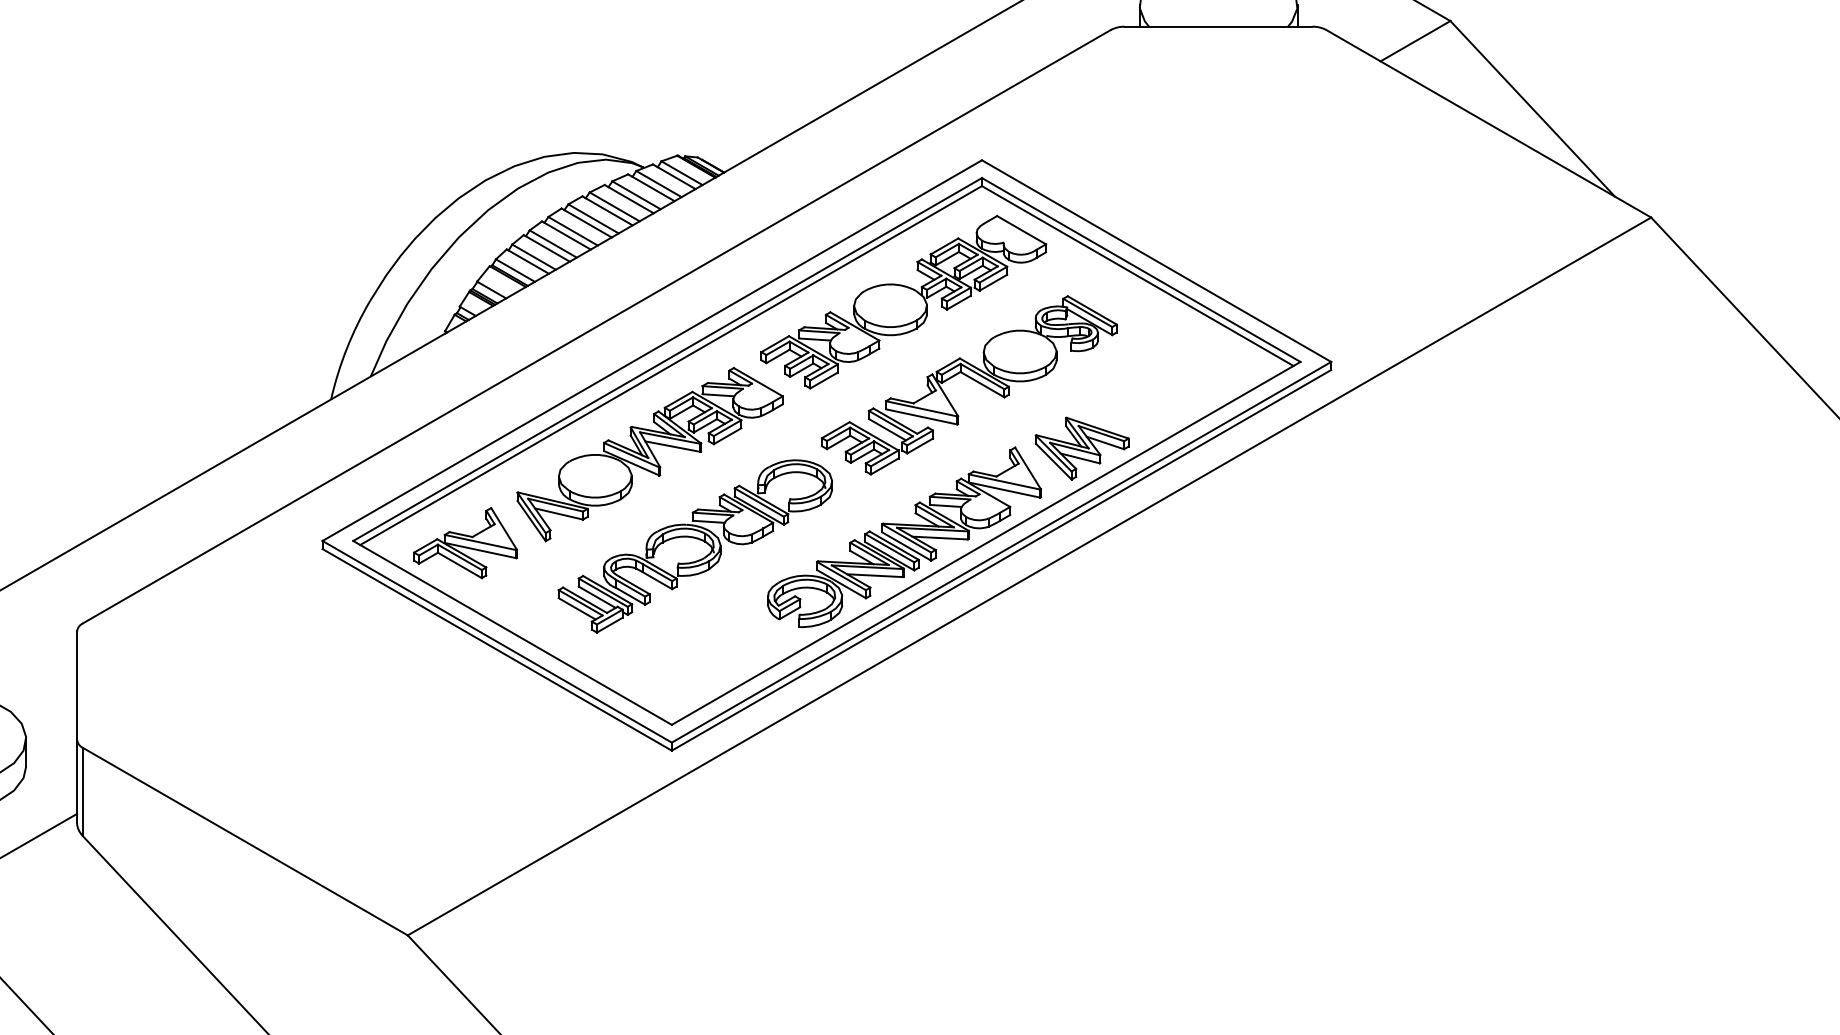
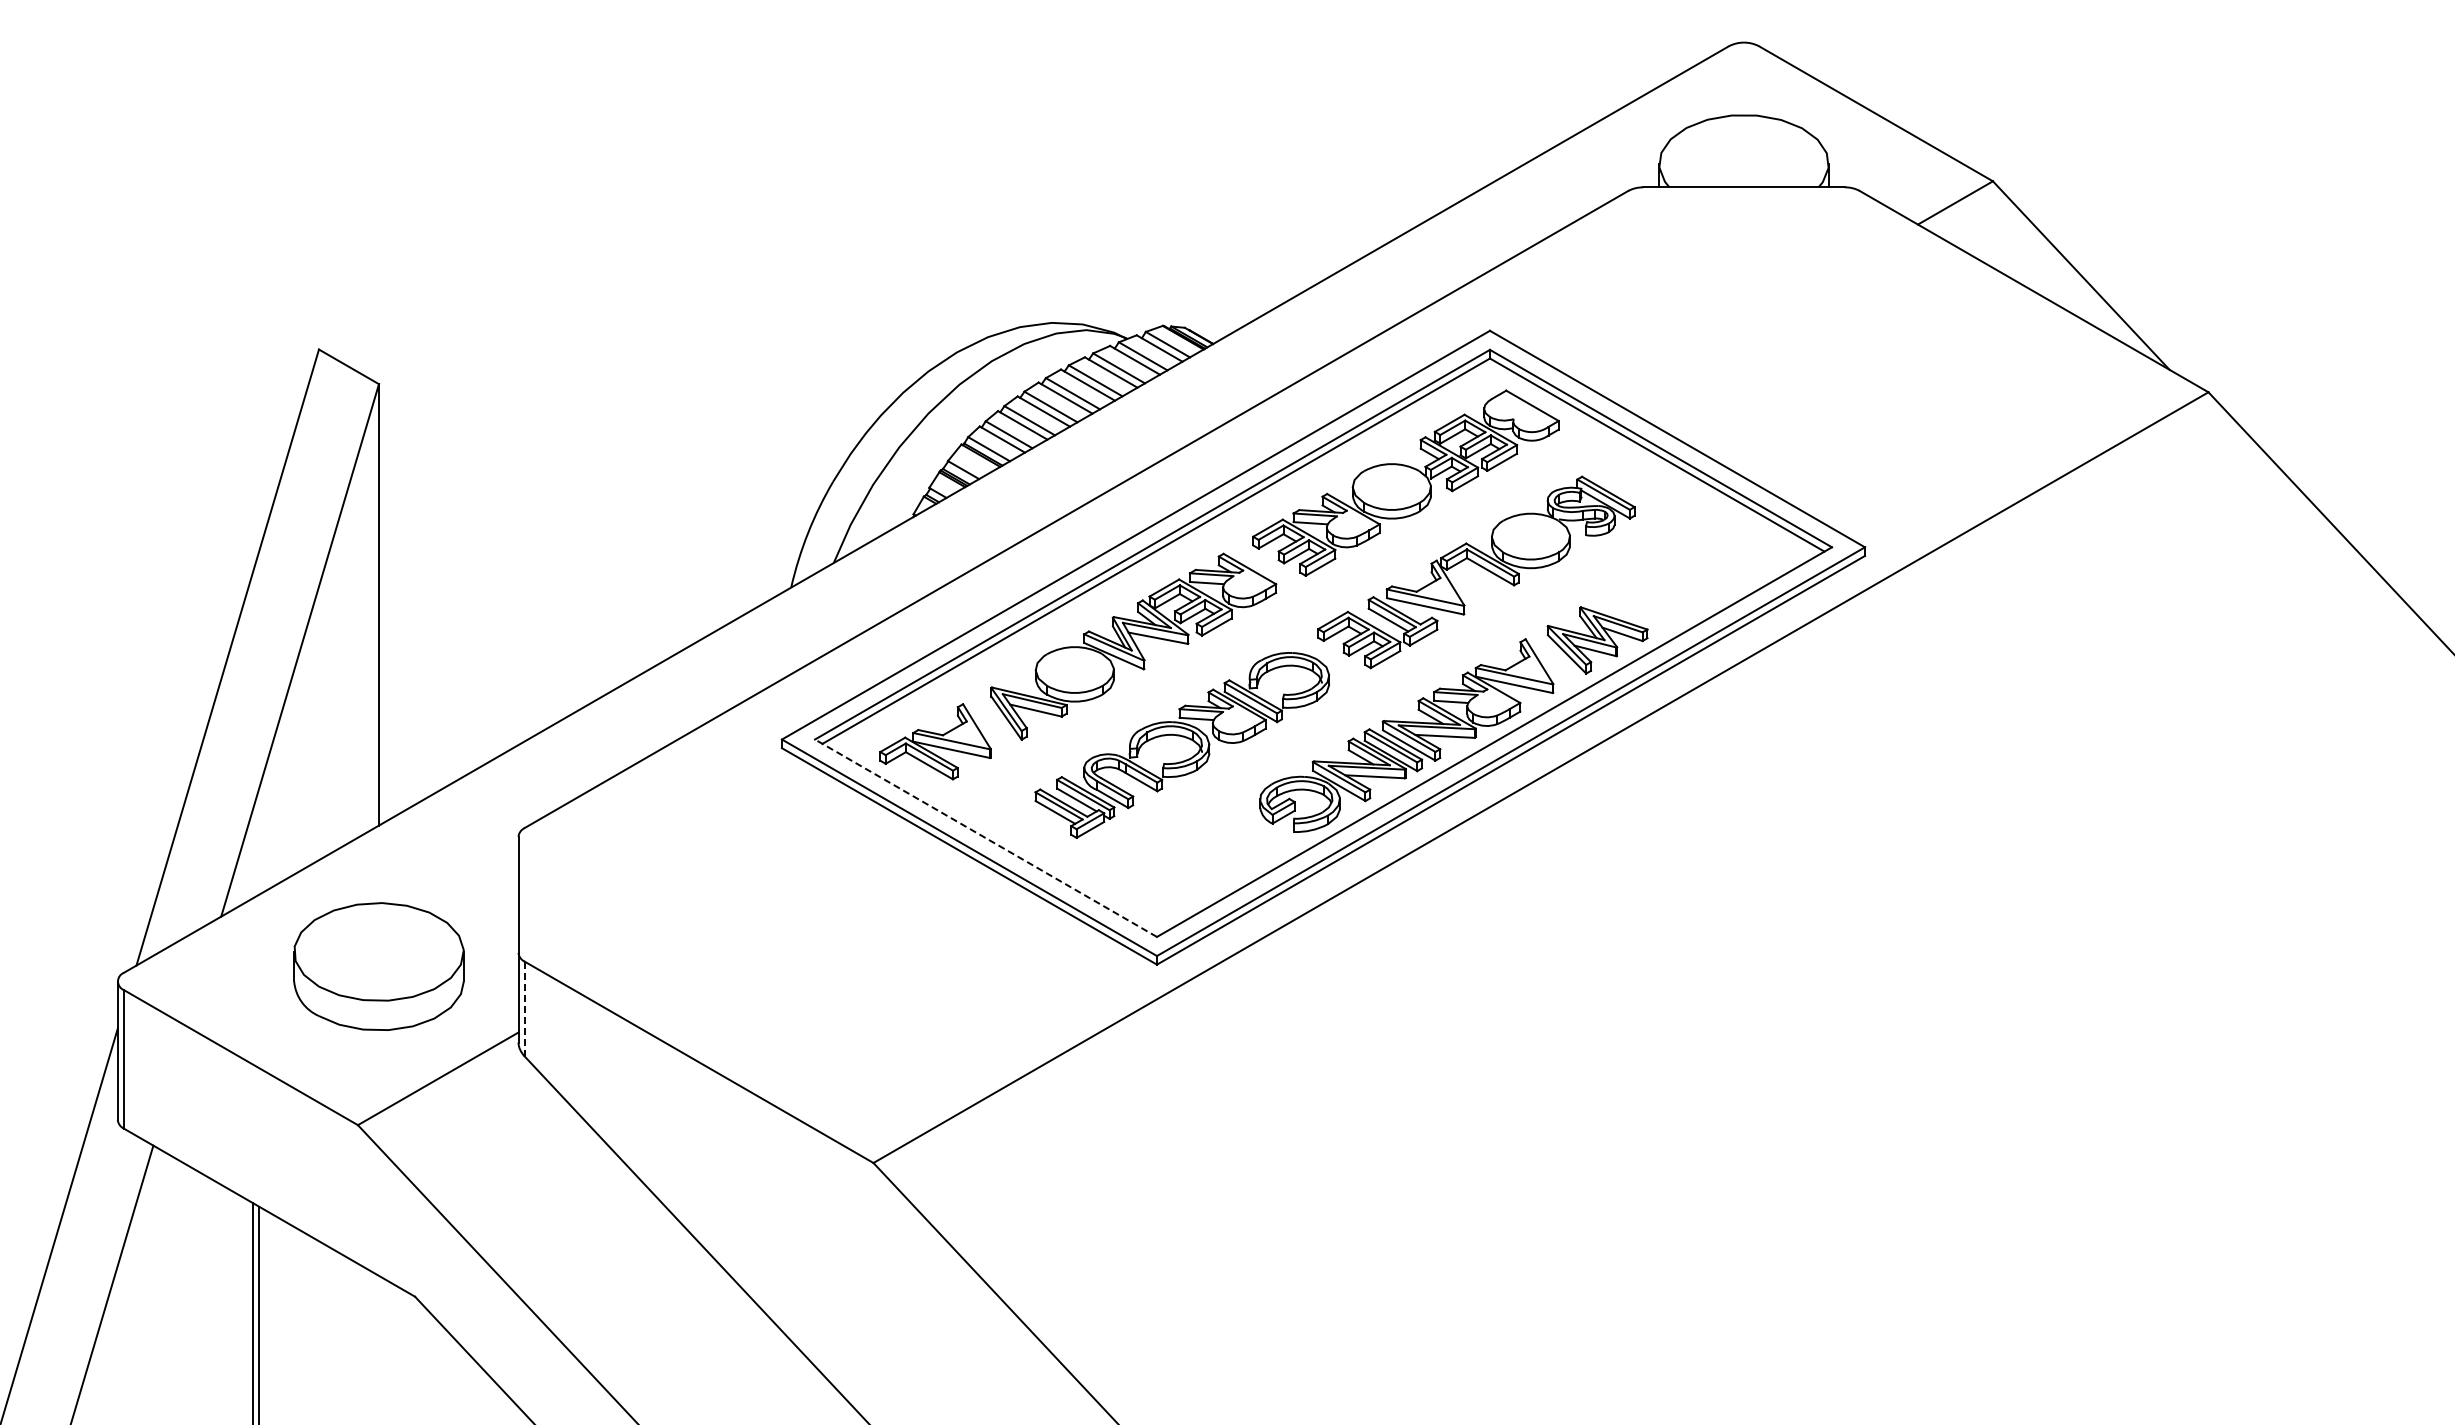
line: (512, 633) -> (985, 838), solid -> dashed
line: (82, 792) -> (524, 1009), solid -> dashed

